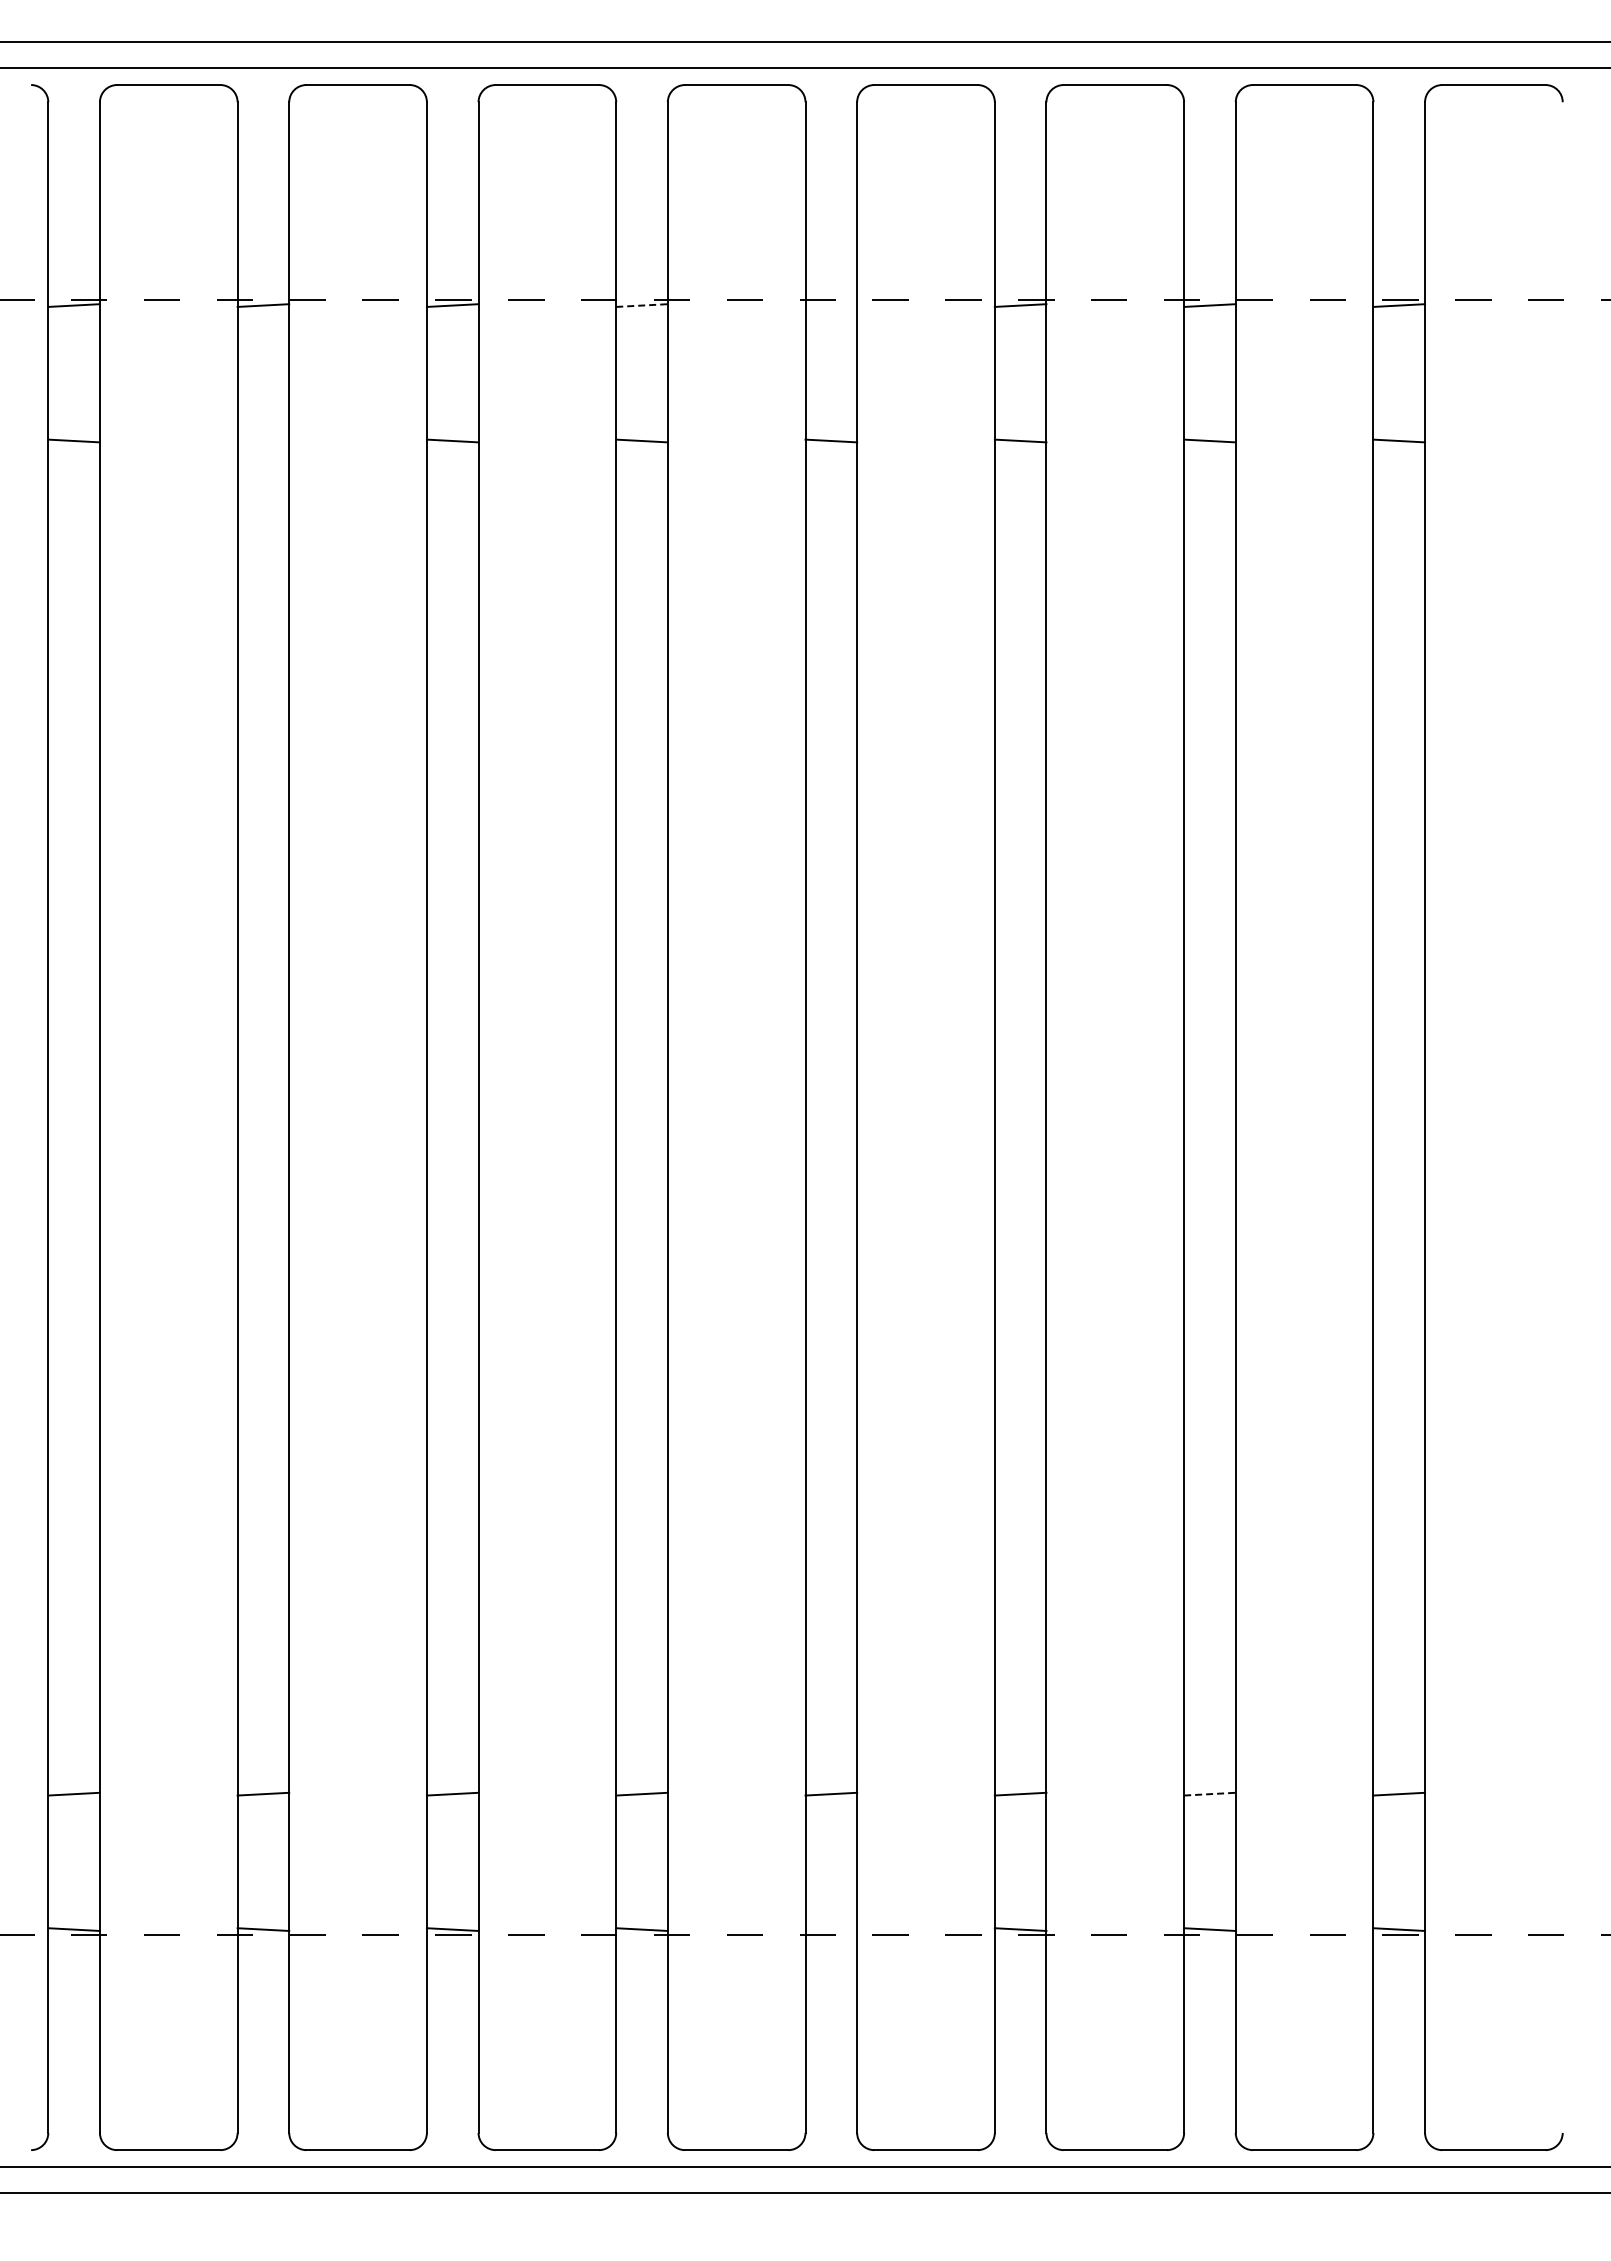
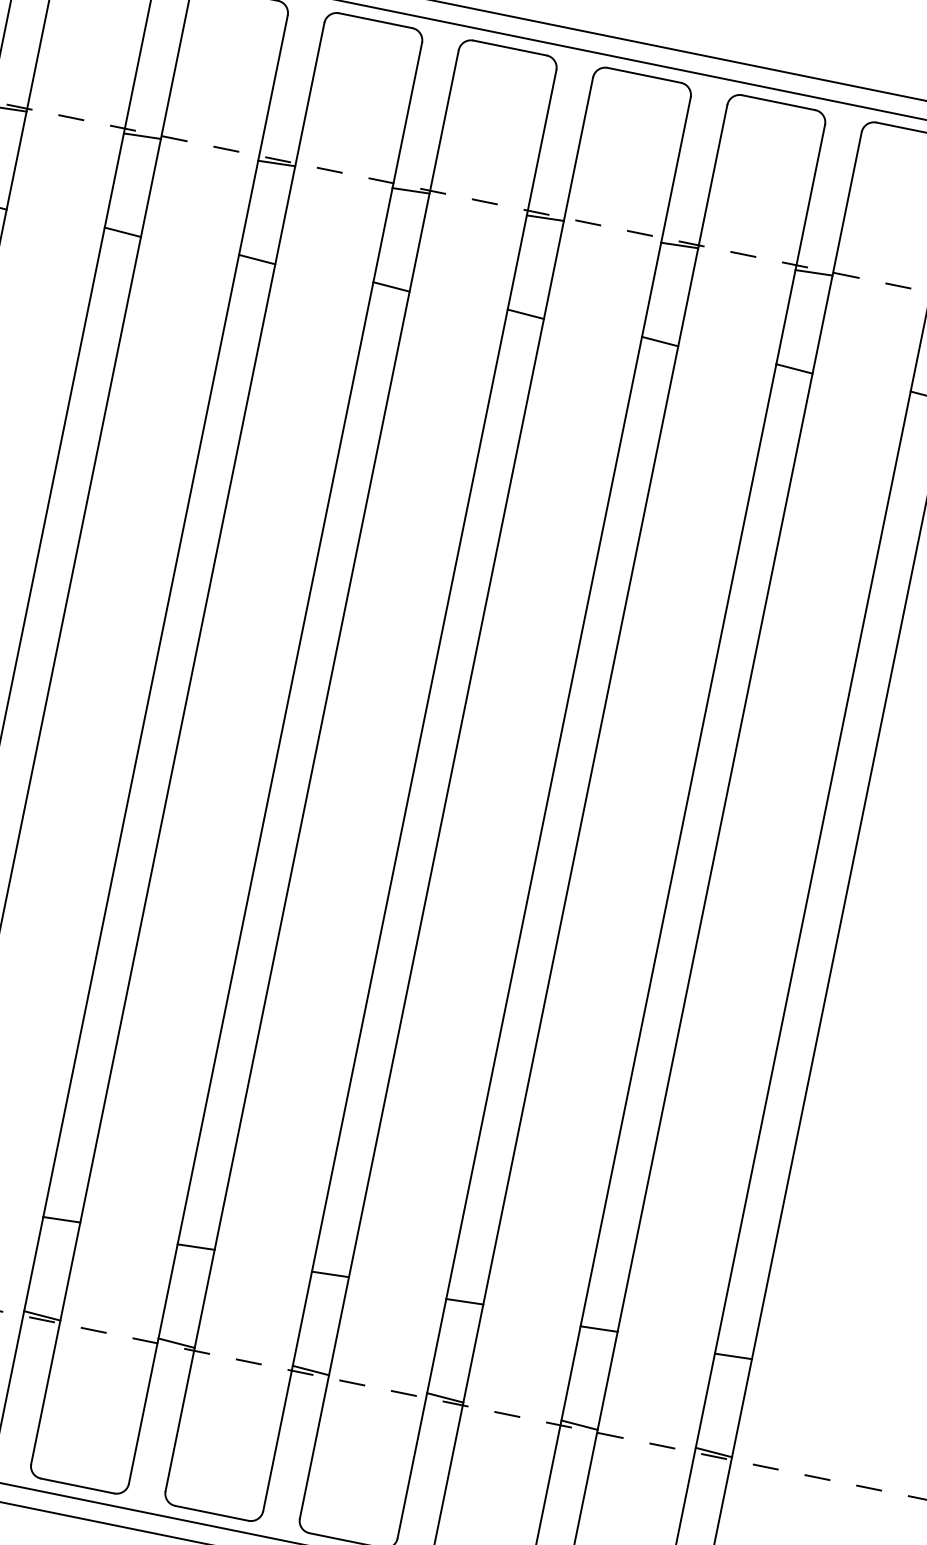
line: (642, 305) -> (411, 190), dashed -> solid
line: (831, 305) -> (545, 218), added
line: (263, 440) -> (122, 231), added
line: (1209, 1794) -> (598, 1329), dashed -> solid
line: (831, 1929) -> (311, 1370), added

